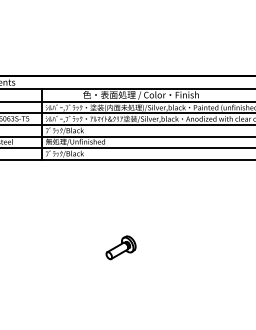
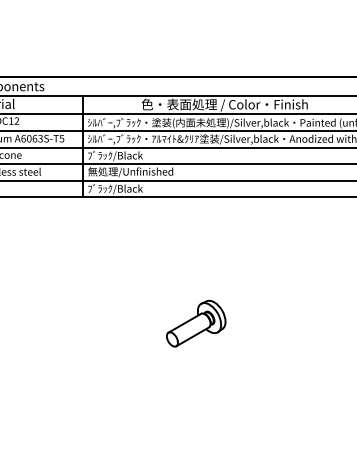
part: (120, 247) -> (195, 323), size x1.4

